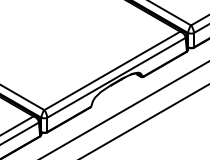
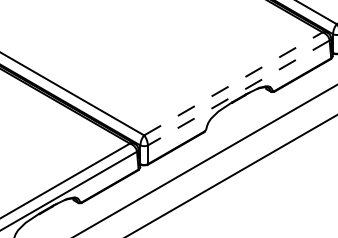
line: (112, 70) -> (233, 83), solid -> dashed
line: (116, 77) -> (238, 92), solid -> dashed

